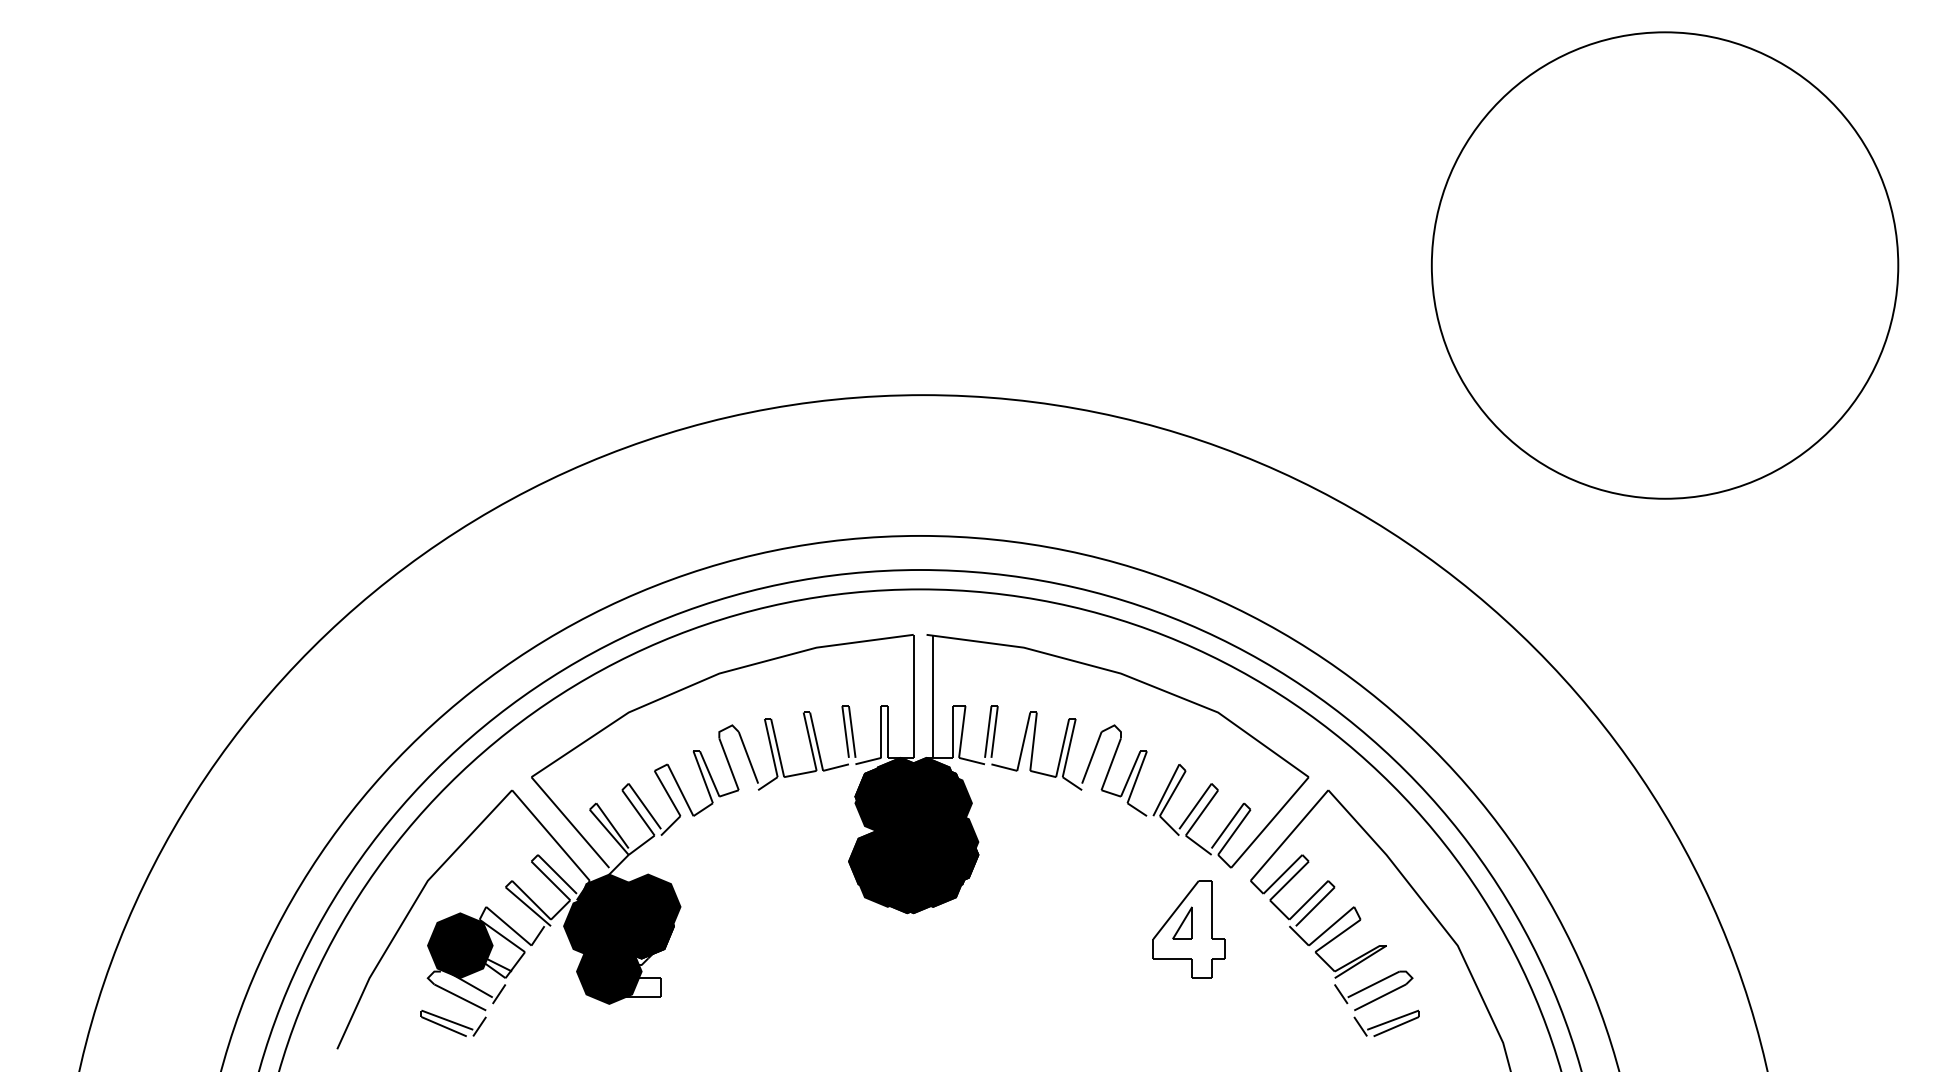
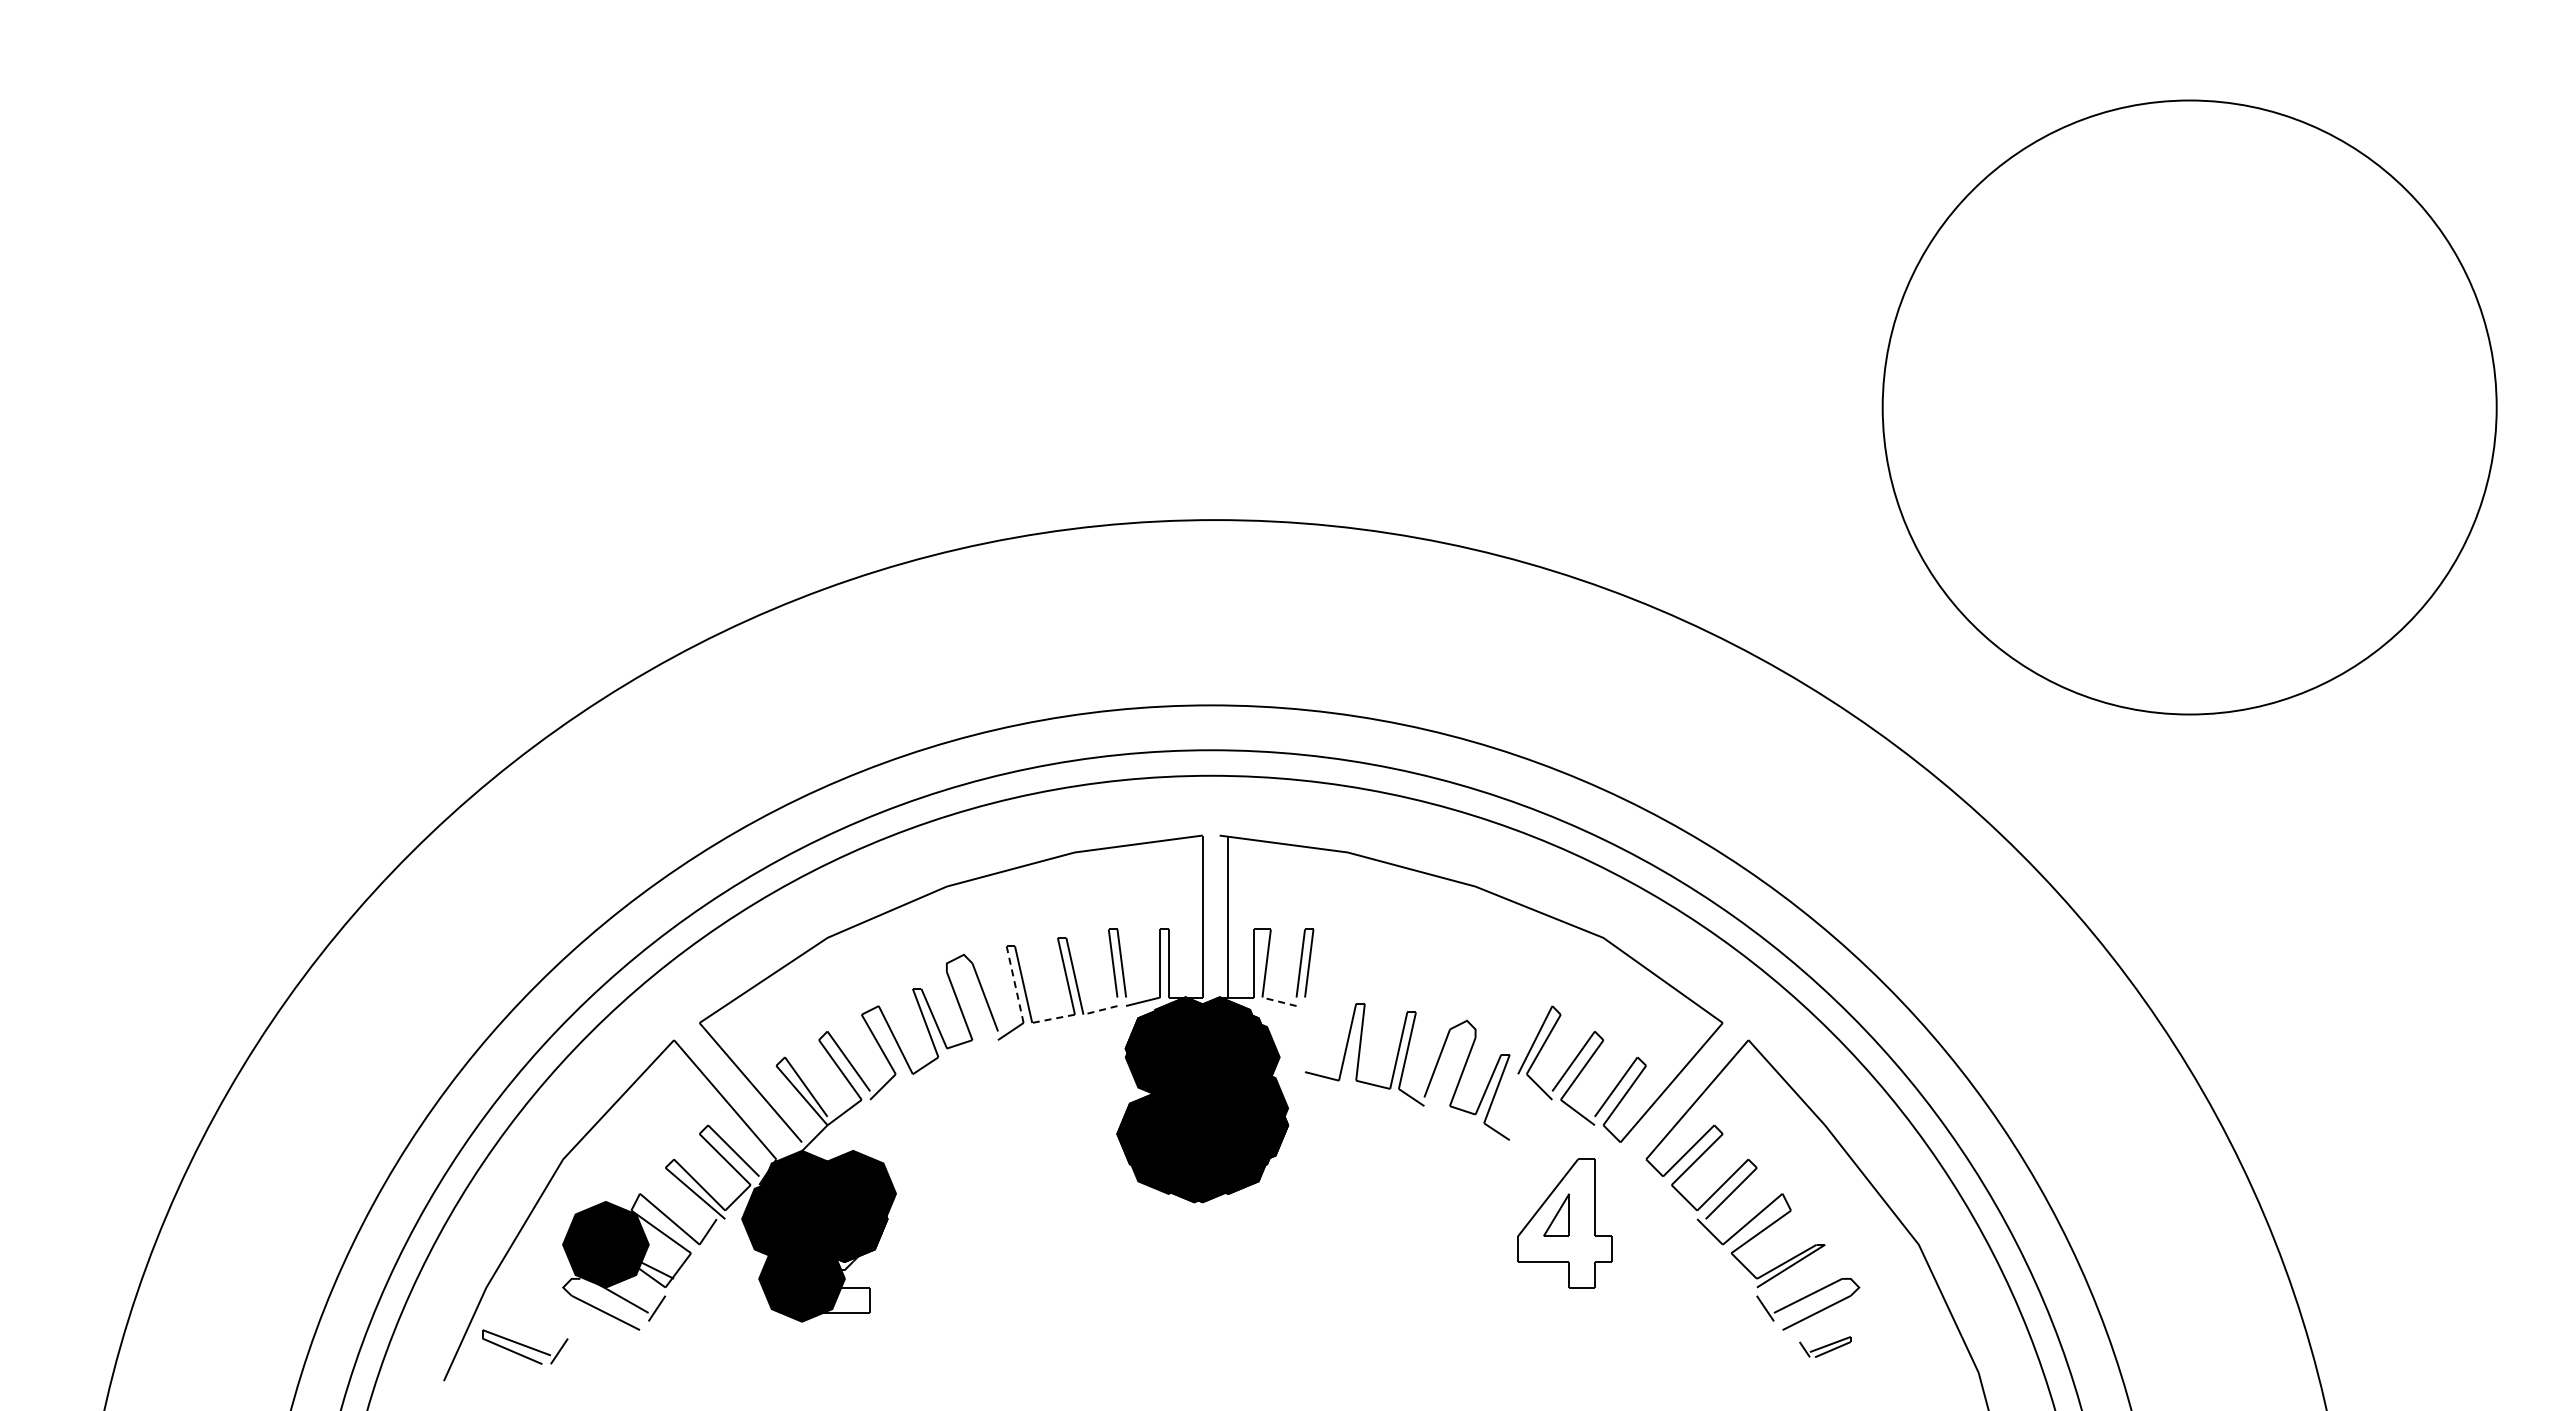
circle: (1664, 265) -> (2189, 407), moved
line: (771, 747) -> (1015, 984), solid -> dashed
line: (972, 760) -> (1279, 1001), solid -> dashed
part: (1069, 763) -> (1407, 1071), moved
line: (836, 767) -> (1100, 1010), solid -> dashed
line: (800, 773) -> (1053, 1018), solid -> dashed
part: (453, 1022) -> (525, 1346), moved
part: (1386, 1022) -> (1825, 1346), size x0.6

